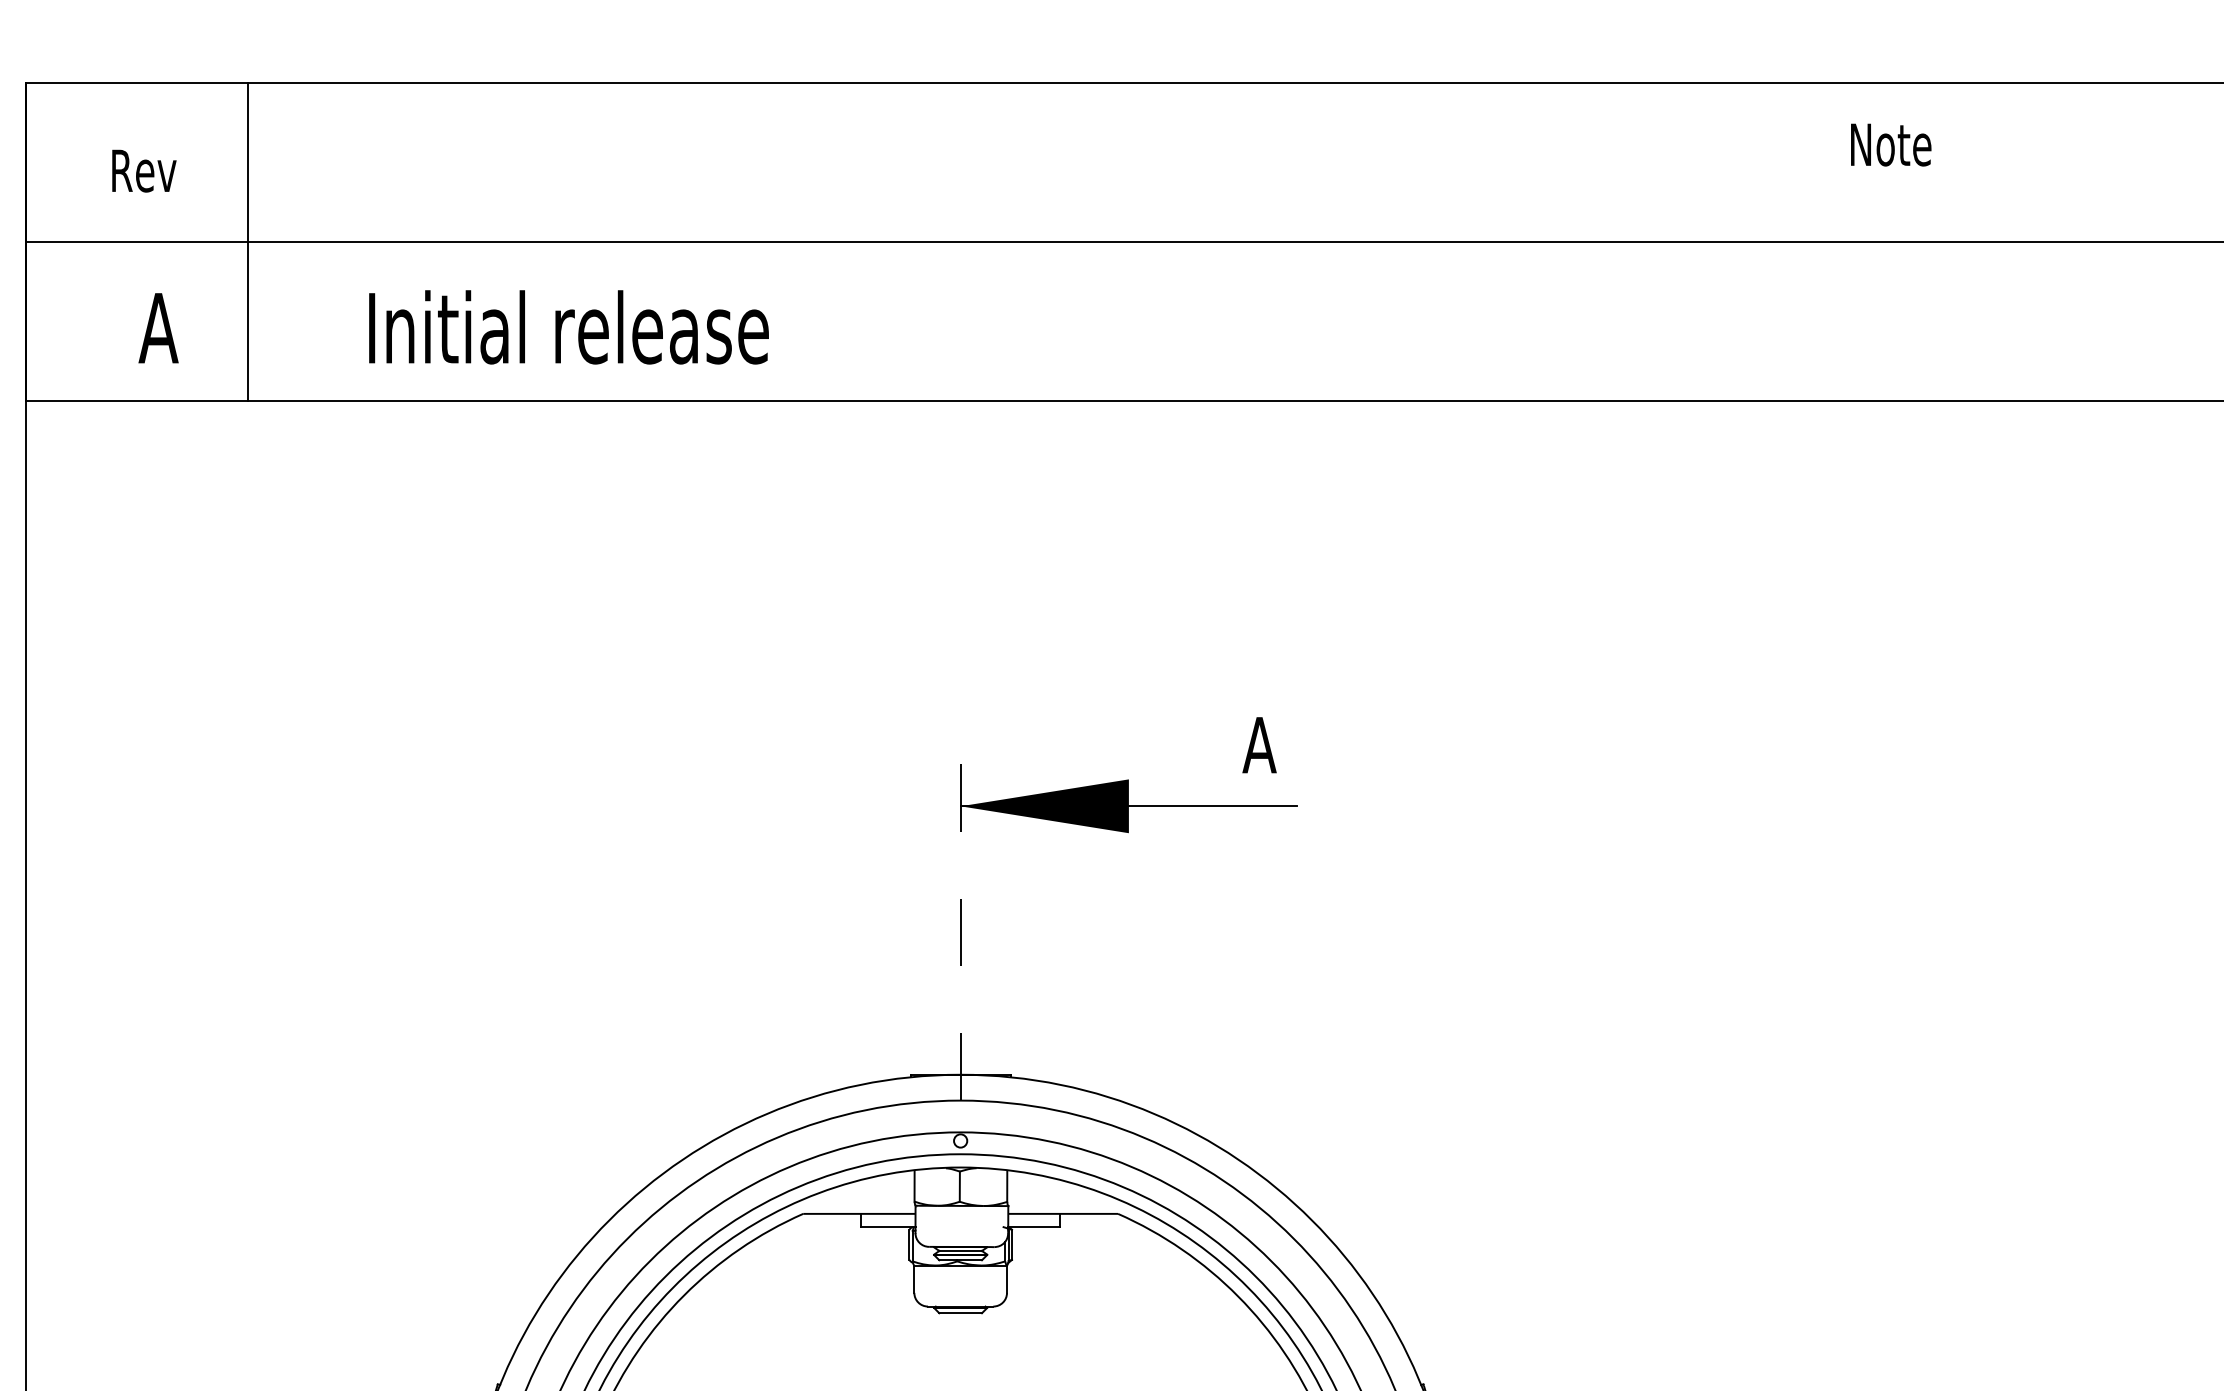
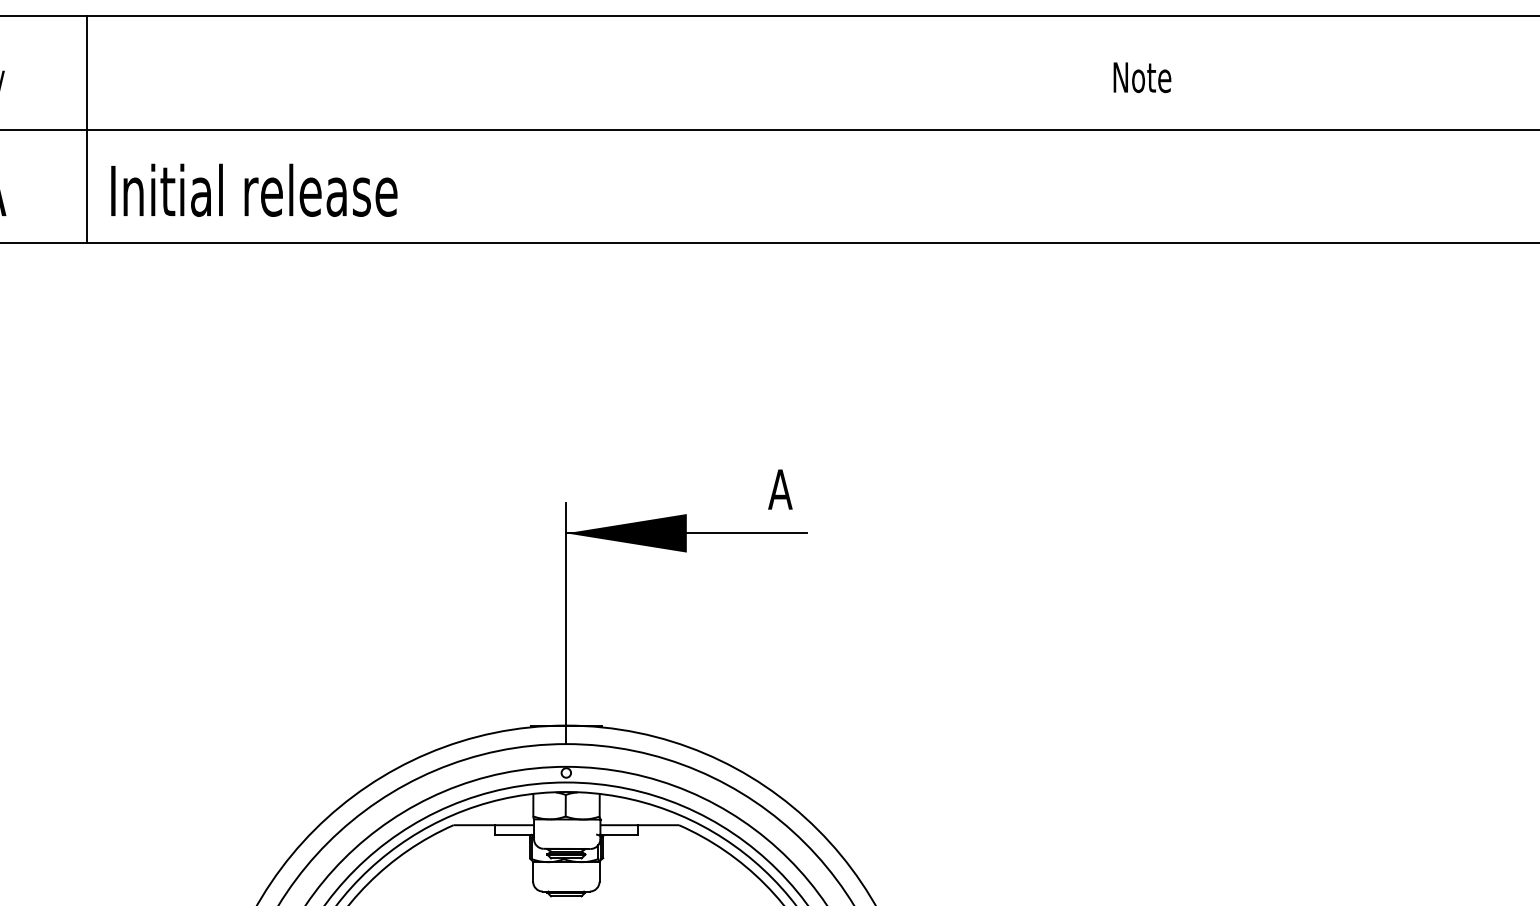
text: (1891, 144) -> (1142, 77), moved
line: (248, 242) -> (87, 129), moved
text: (568, 327) -> (254, 190), moved
line: (960, 932) -> (566, 623), dashed -> solid

